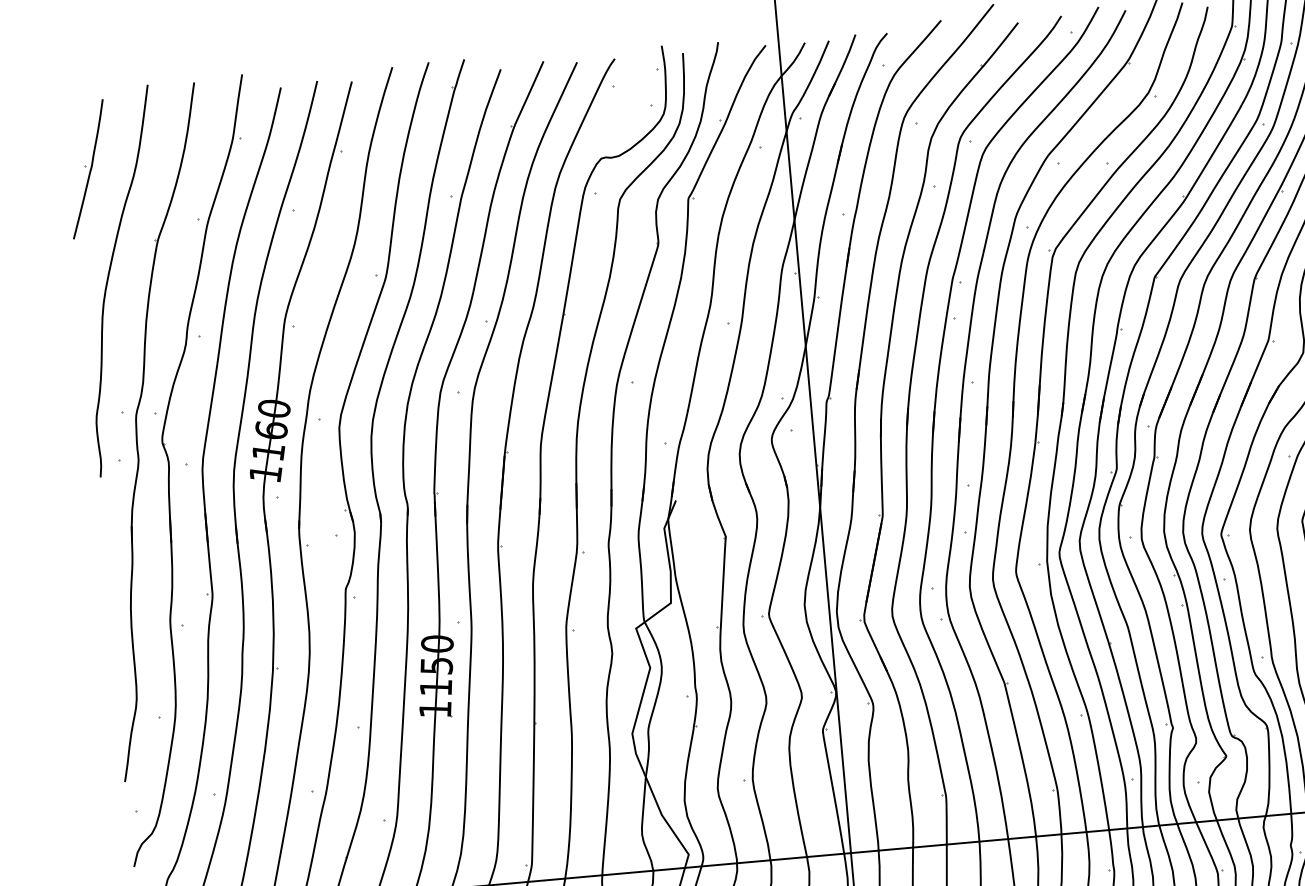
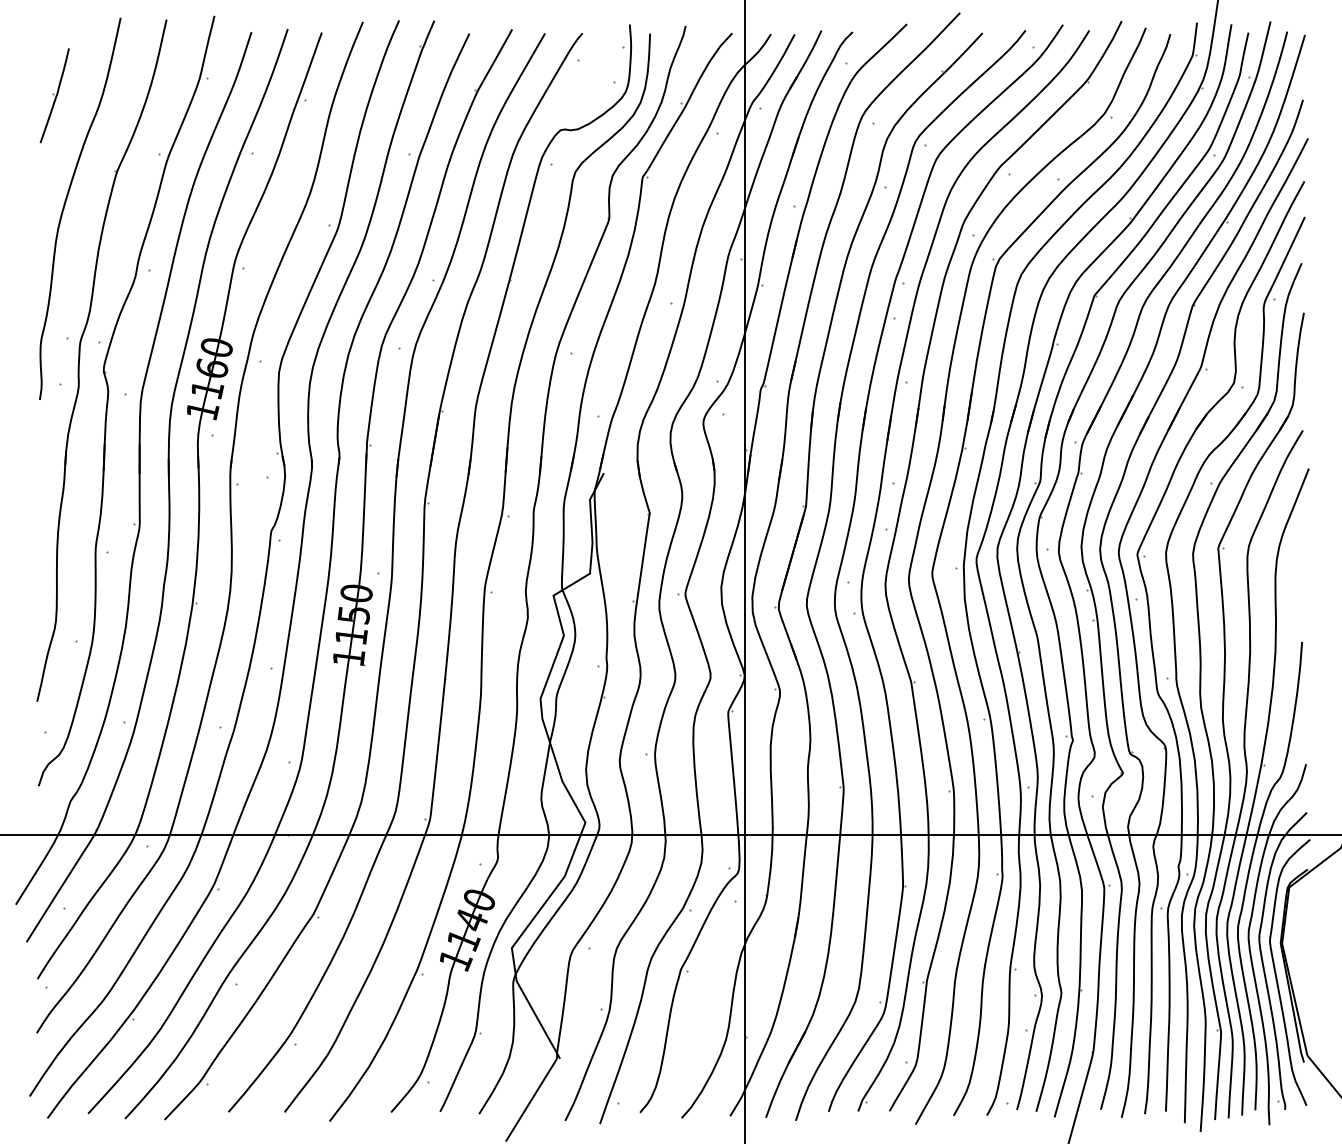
part: (87, 169) -> (54, 95), size x0.7

